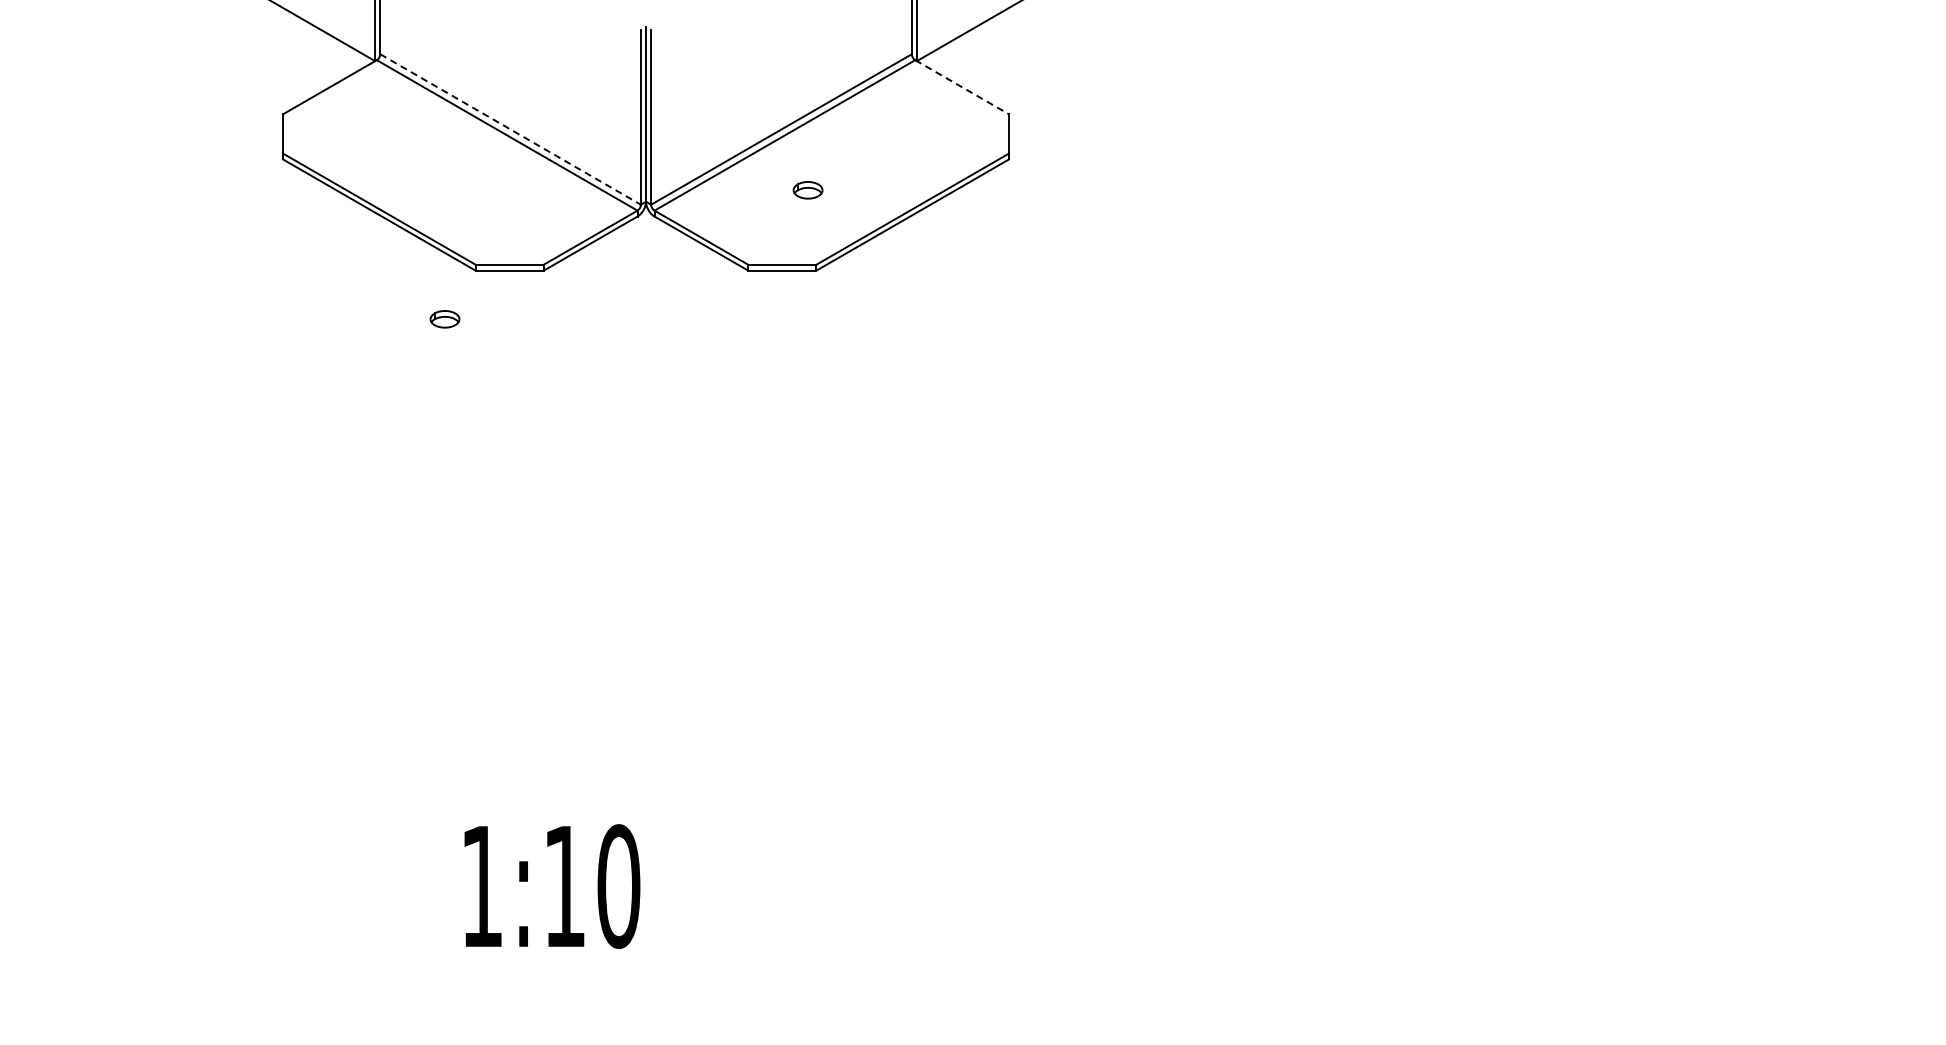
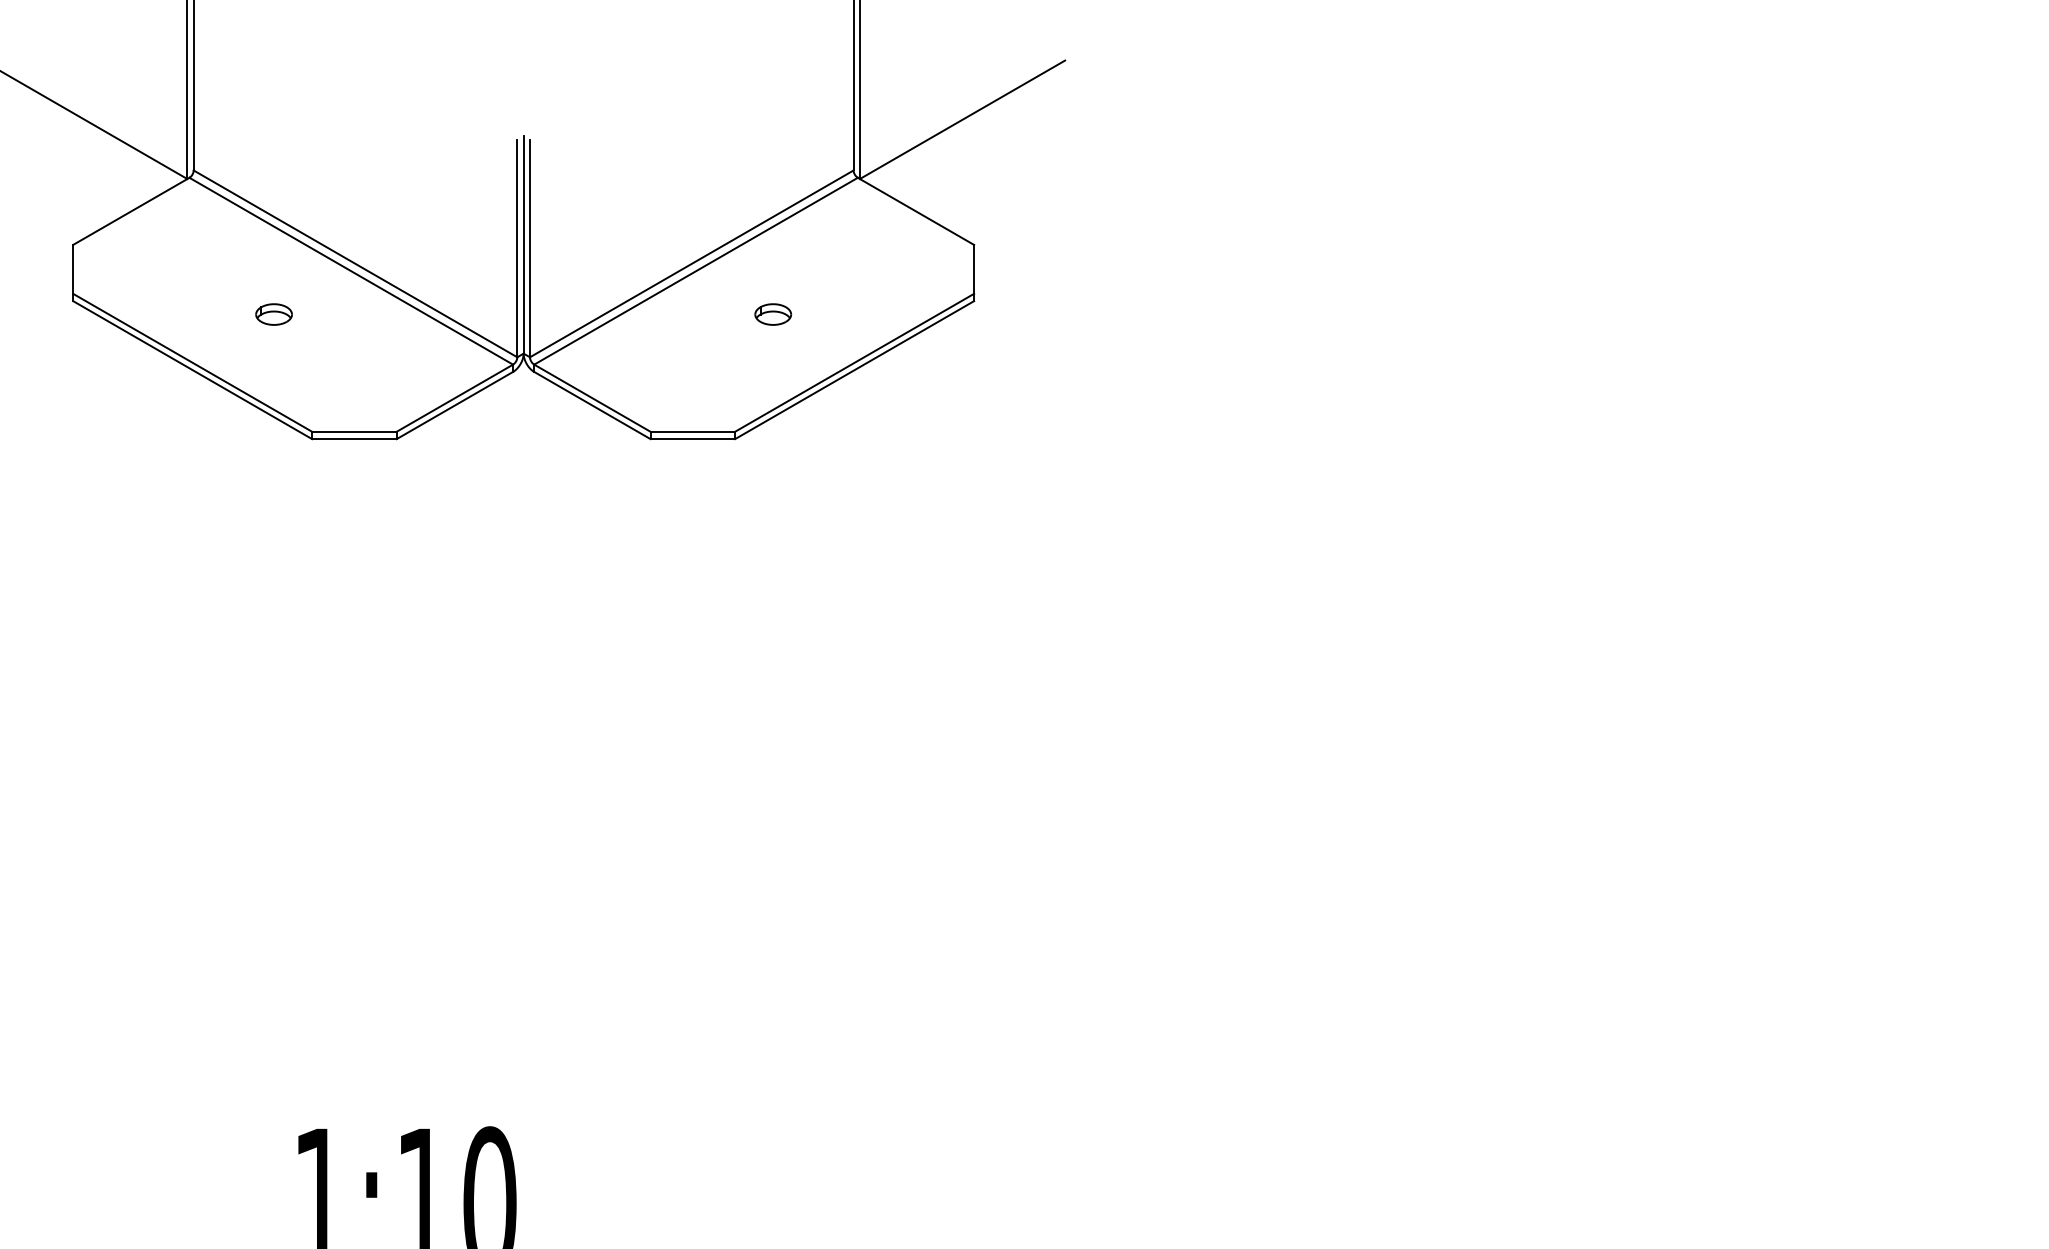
line: (962, 87) -> (916, 211), dashed -> solid
line: (510, 129) -> (355, 263), dashed -> solid
part: (807, 190) -> (772, 314), moved
part: (444, 319) -> (273, 314), moved

